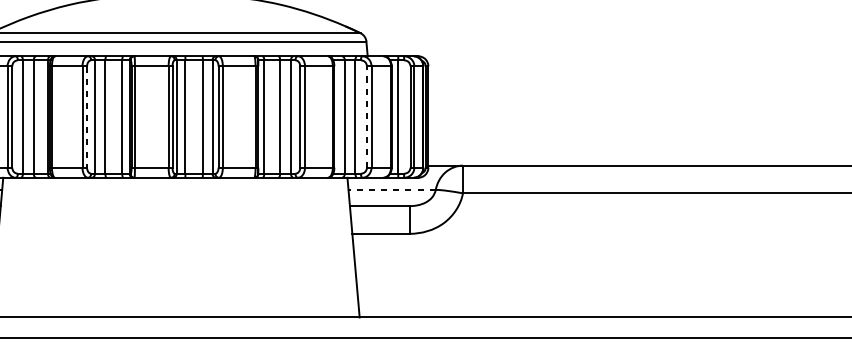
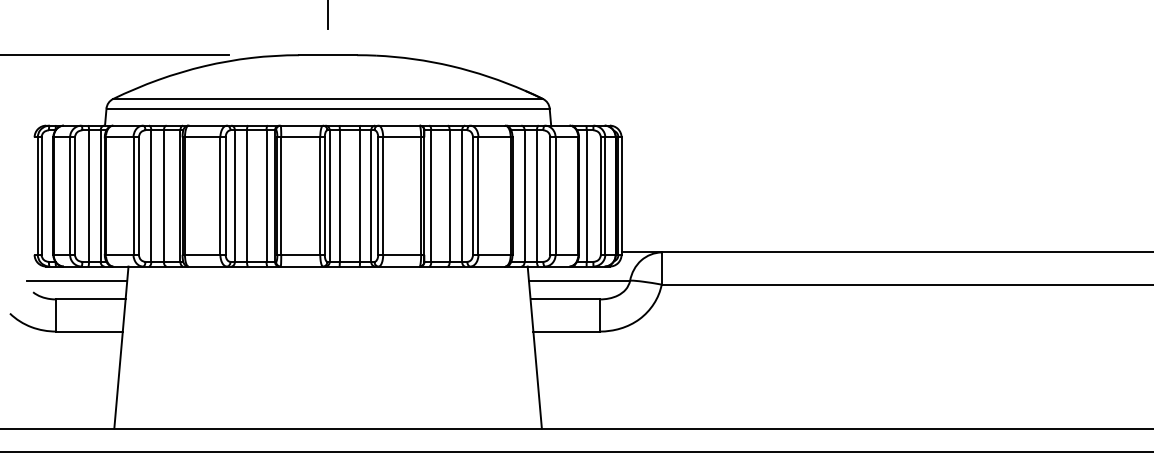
line: (86, 117) -> (225, 196), dashed -> solid
line: (367, 117) -> (550, 196), dashed -> solid
line: (392, 189) -> (579, 280), dashed -> solid

